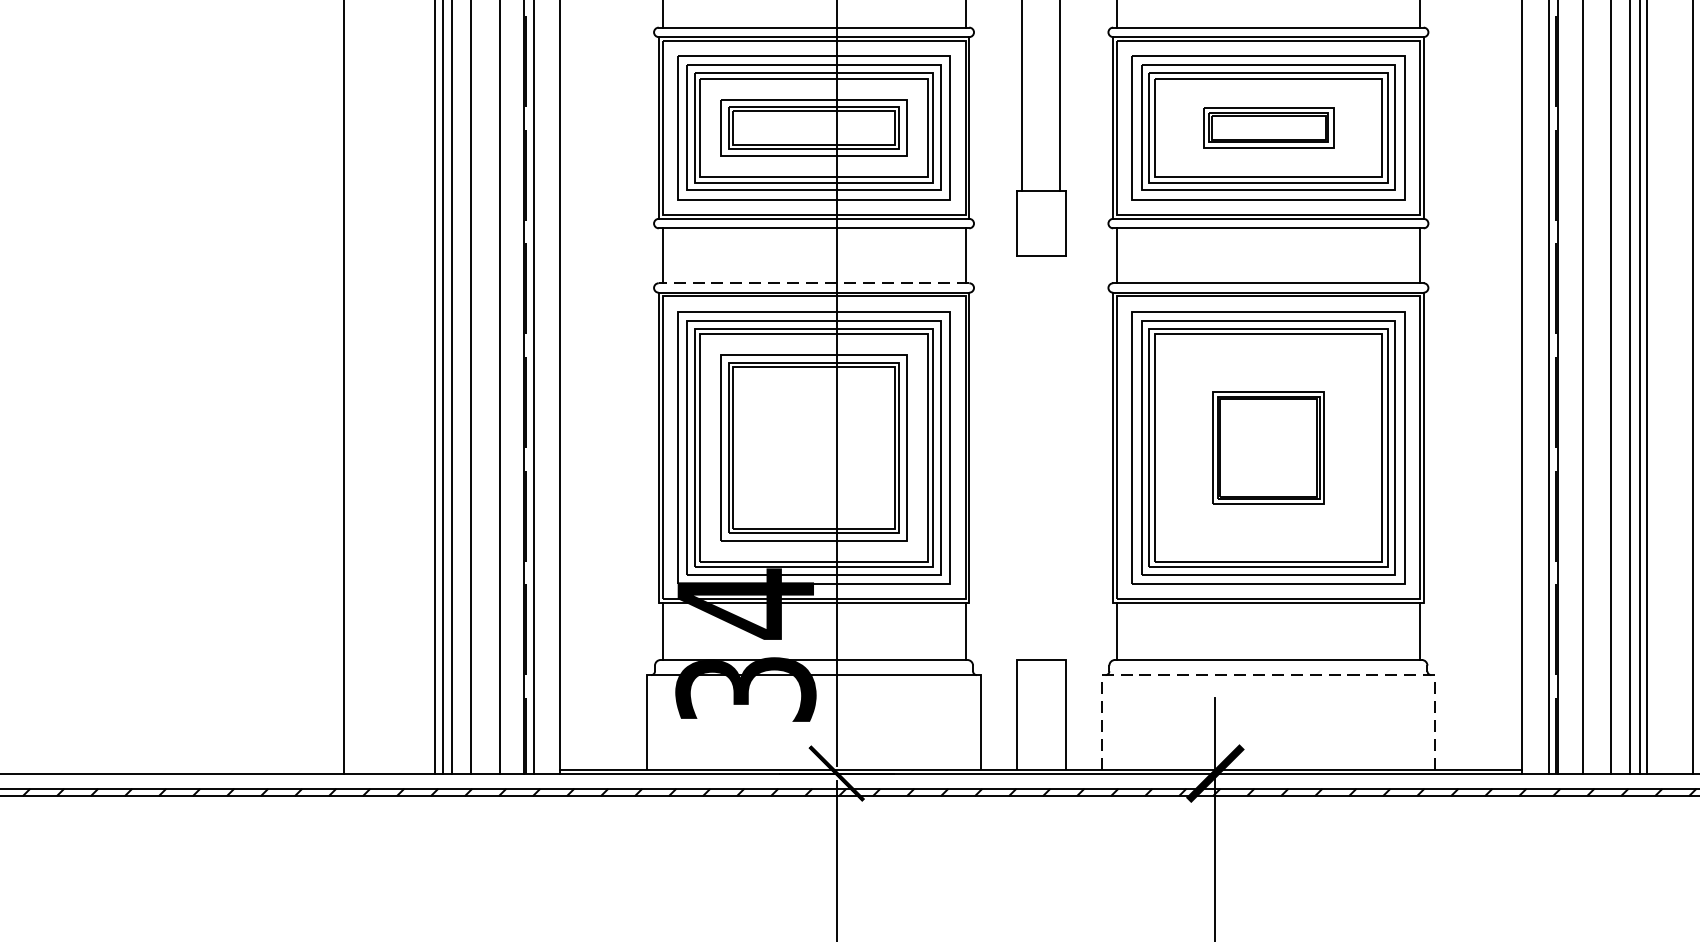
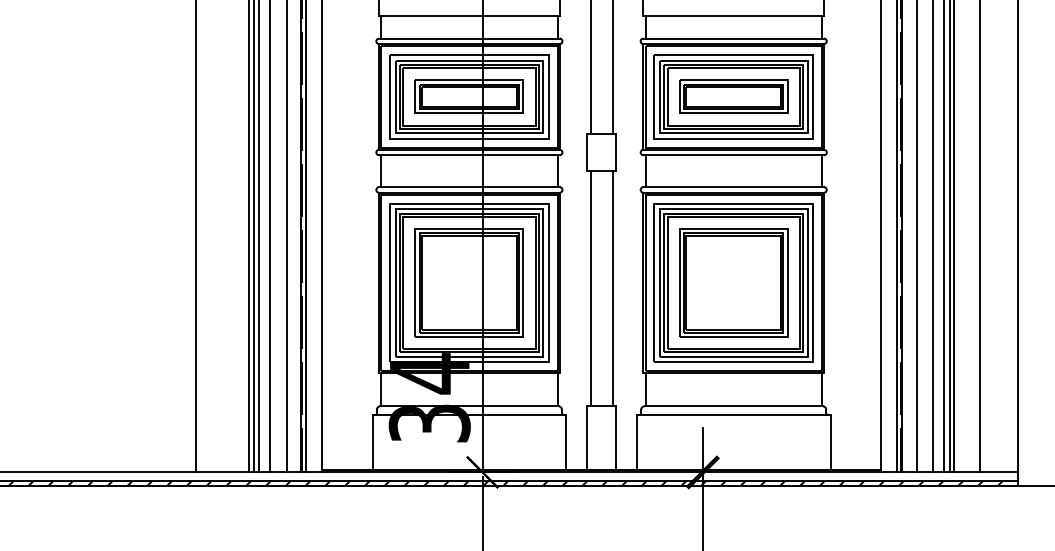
part: (1268, 127) -> (733, 96), size x1.43
line: (812, 283) -> (468, 187), dashed -> solid
part: (1268, 447) -> (733, 282), size x1.67
line: (1022, 457) -> (590, 288), added
line: (1060, 457) -> (612, 288), added
line: (1268, 675) -> (733, 415), dashed -> solid

